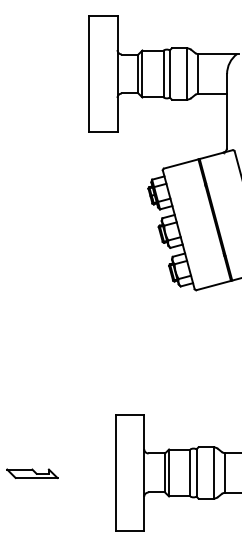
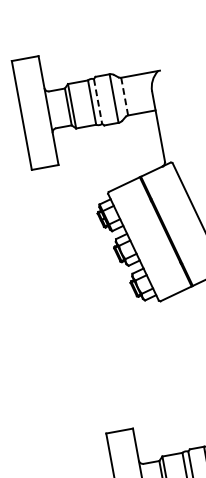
line: (169, 74) -> (97, 102), solid -> dashed
line: (198, 74) -> (125, 97), solid -> dashed

